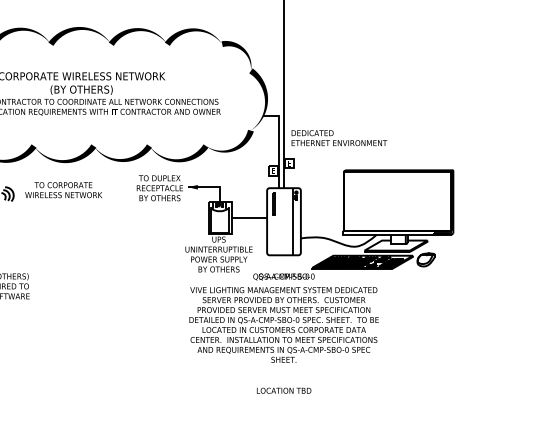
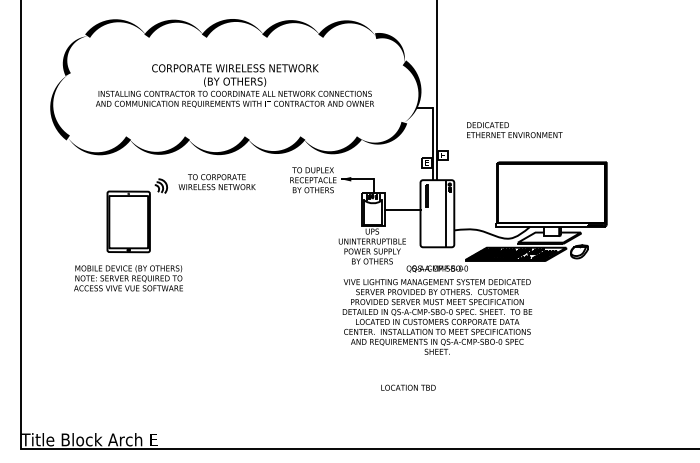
text: (339, 138) -> (514, 130), moved
text: (284, 390) -> (408, 387), moved

